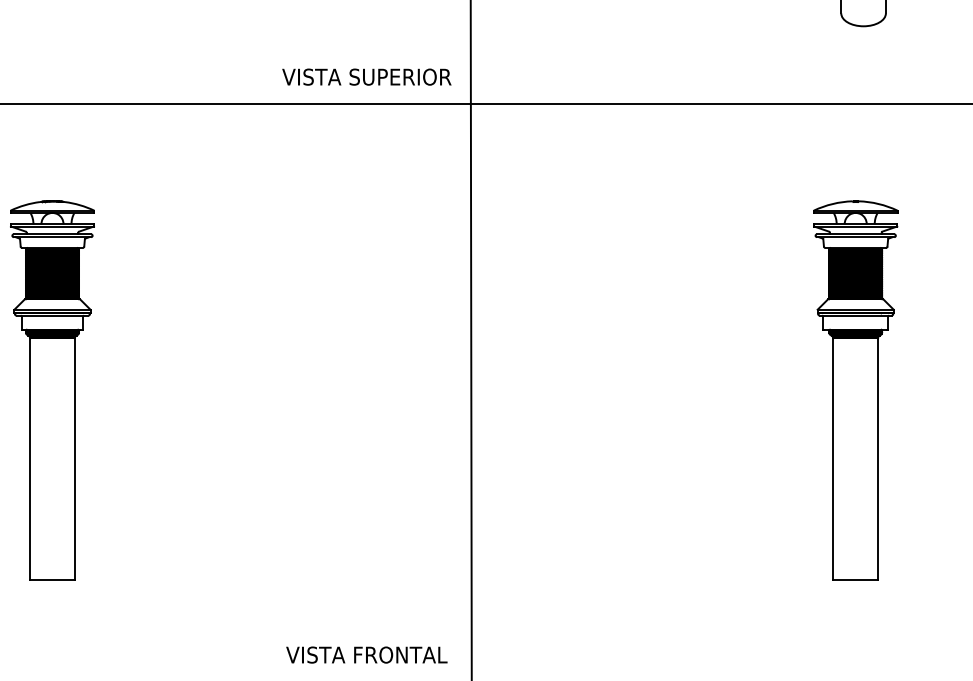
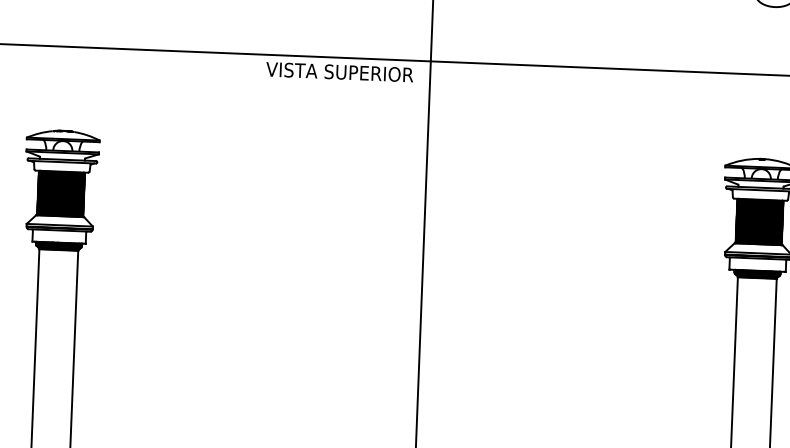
text: (366, 76) -> (339, 71), moved

